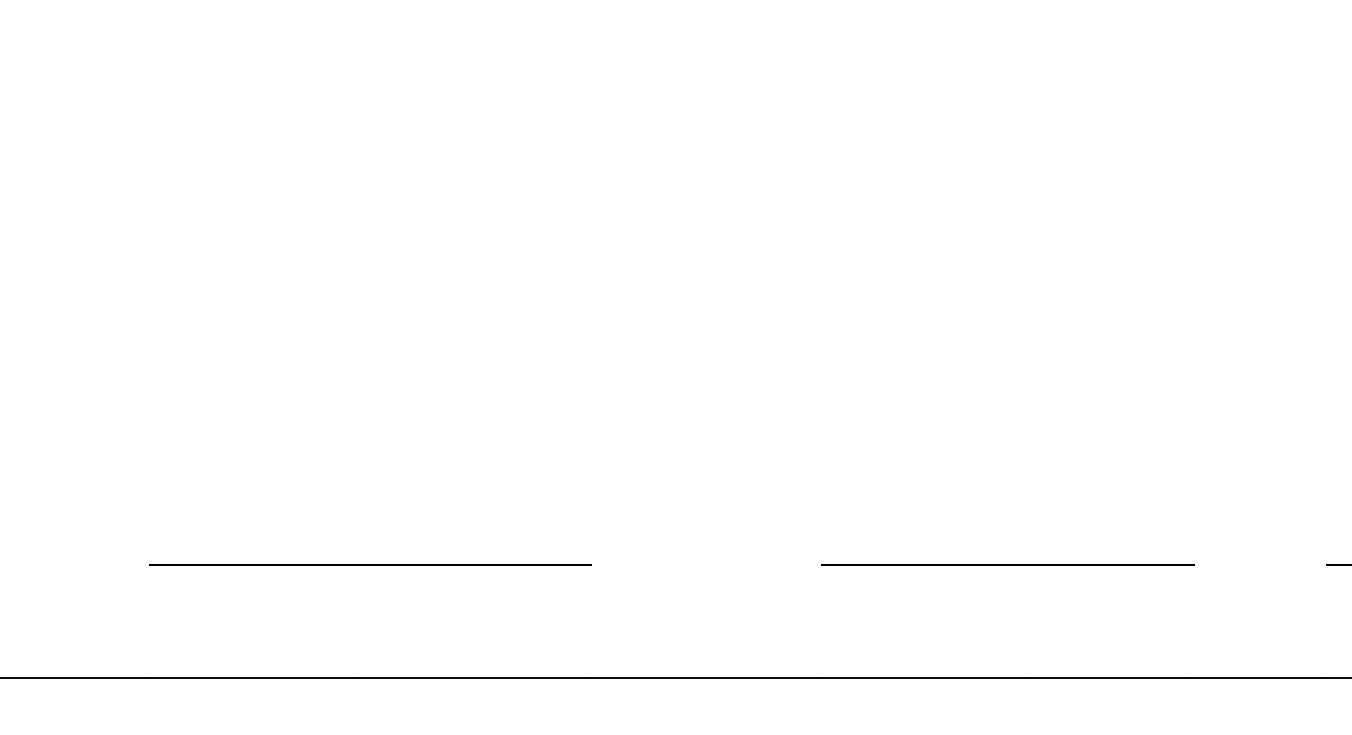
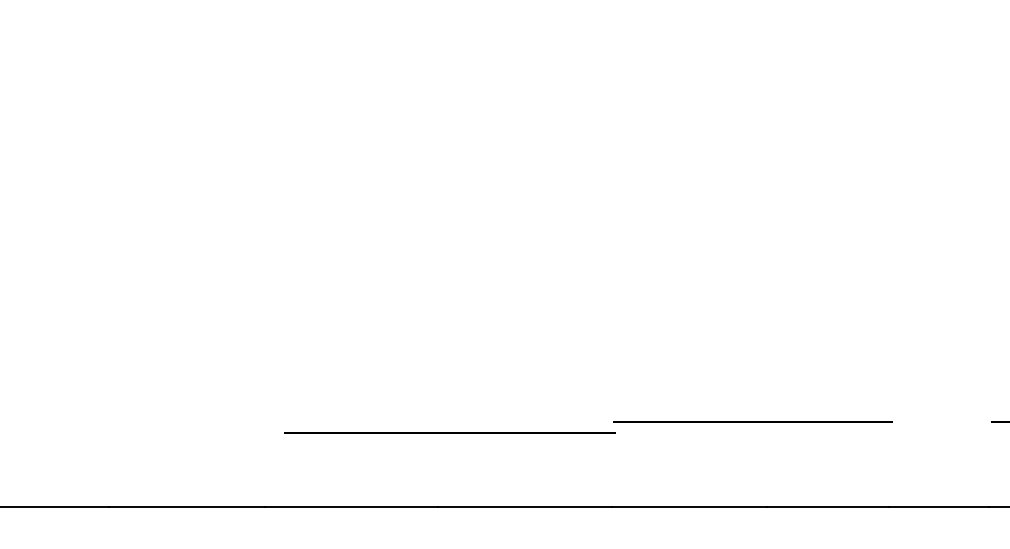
line: (370, 564) -> (450, 432), moved

